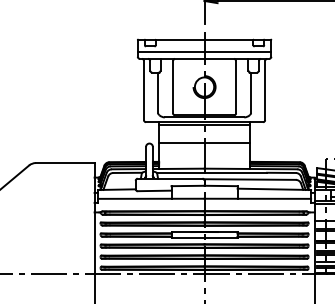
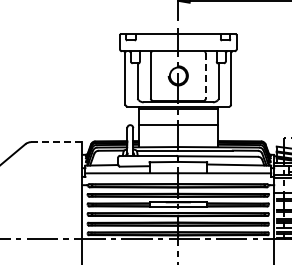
line: (204, 52) -> (178, 45), removed
line: (235, 86) -> (205, 75), solid -> dashed
line: (64, 163) -> (56, 142), solid -> dashed

